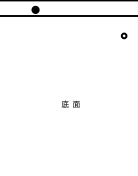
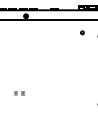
text: (69, 104) -> (18, 93), moved

